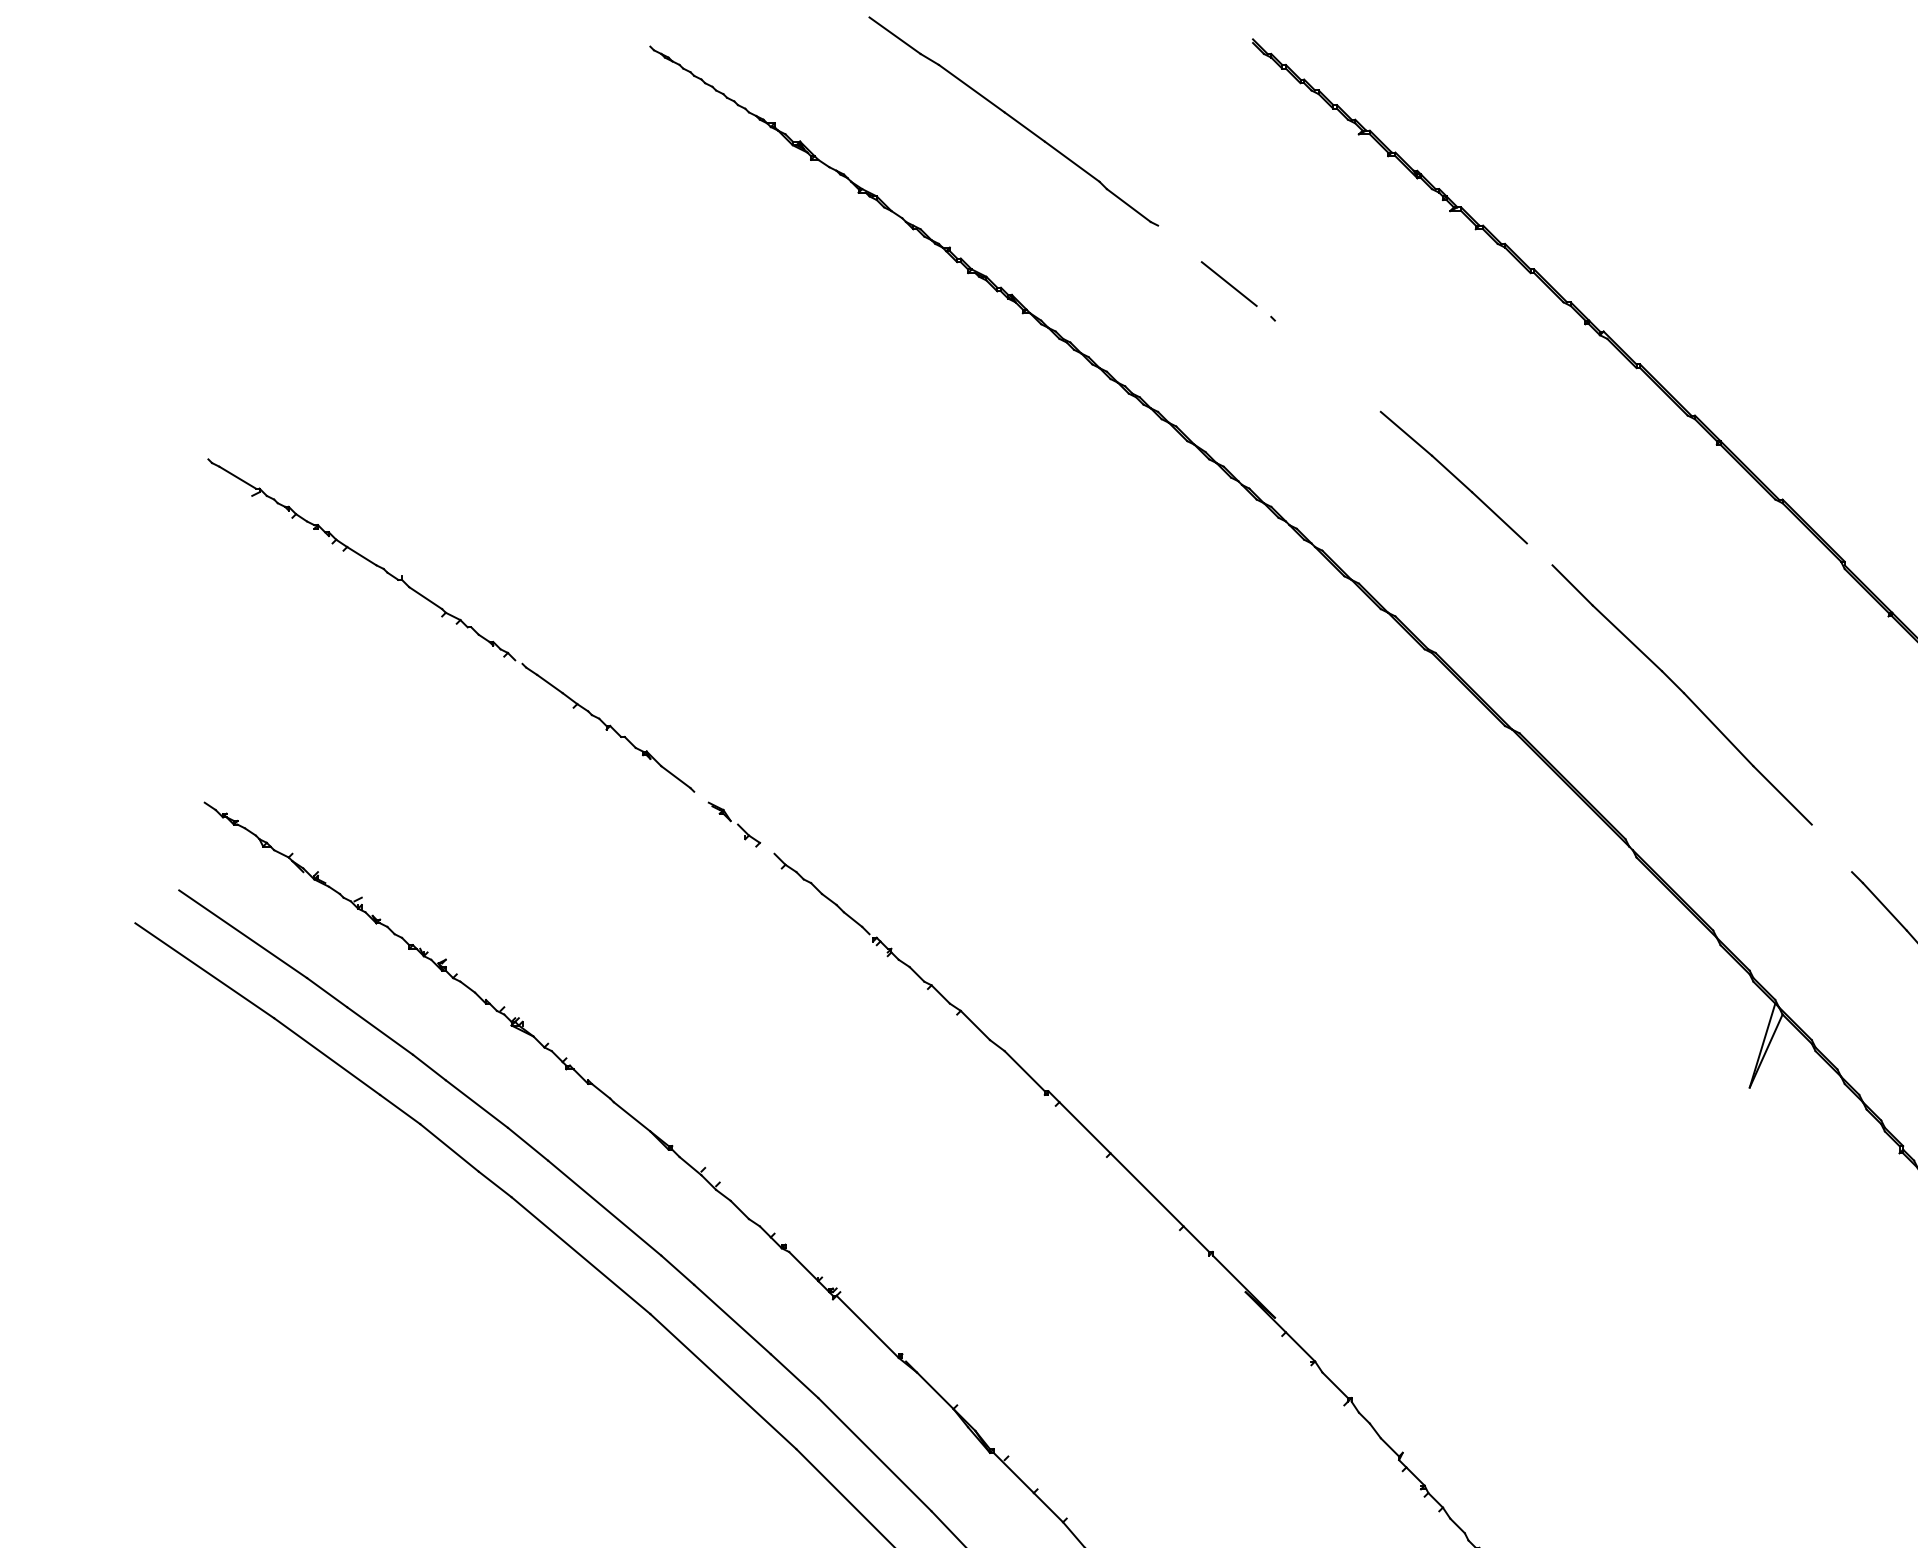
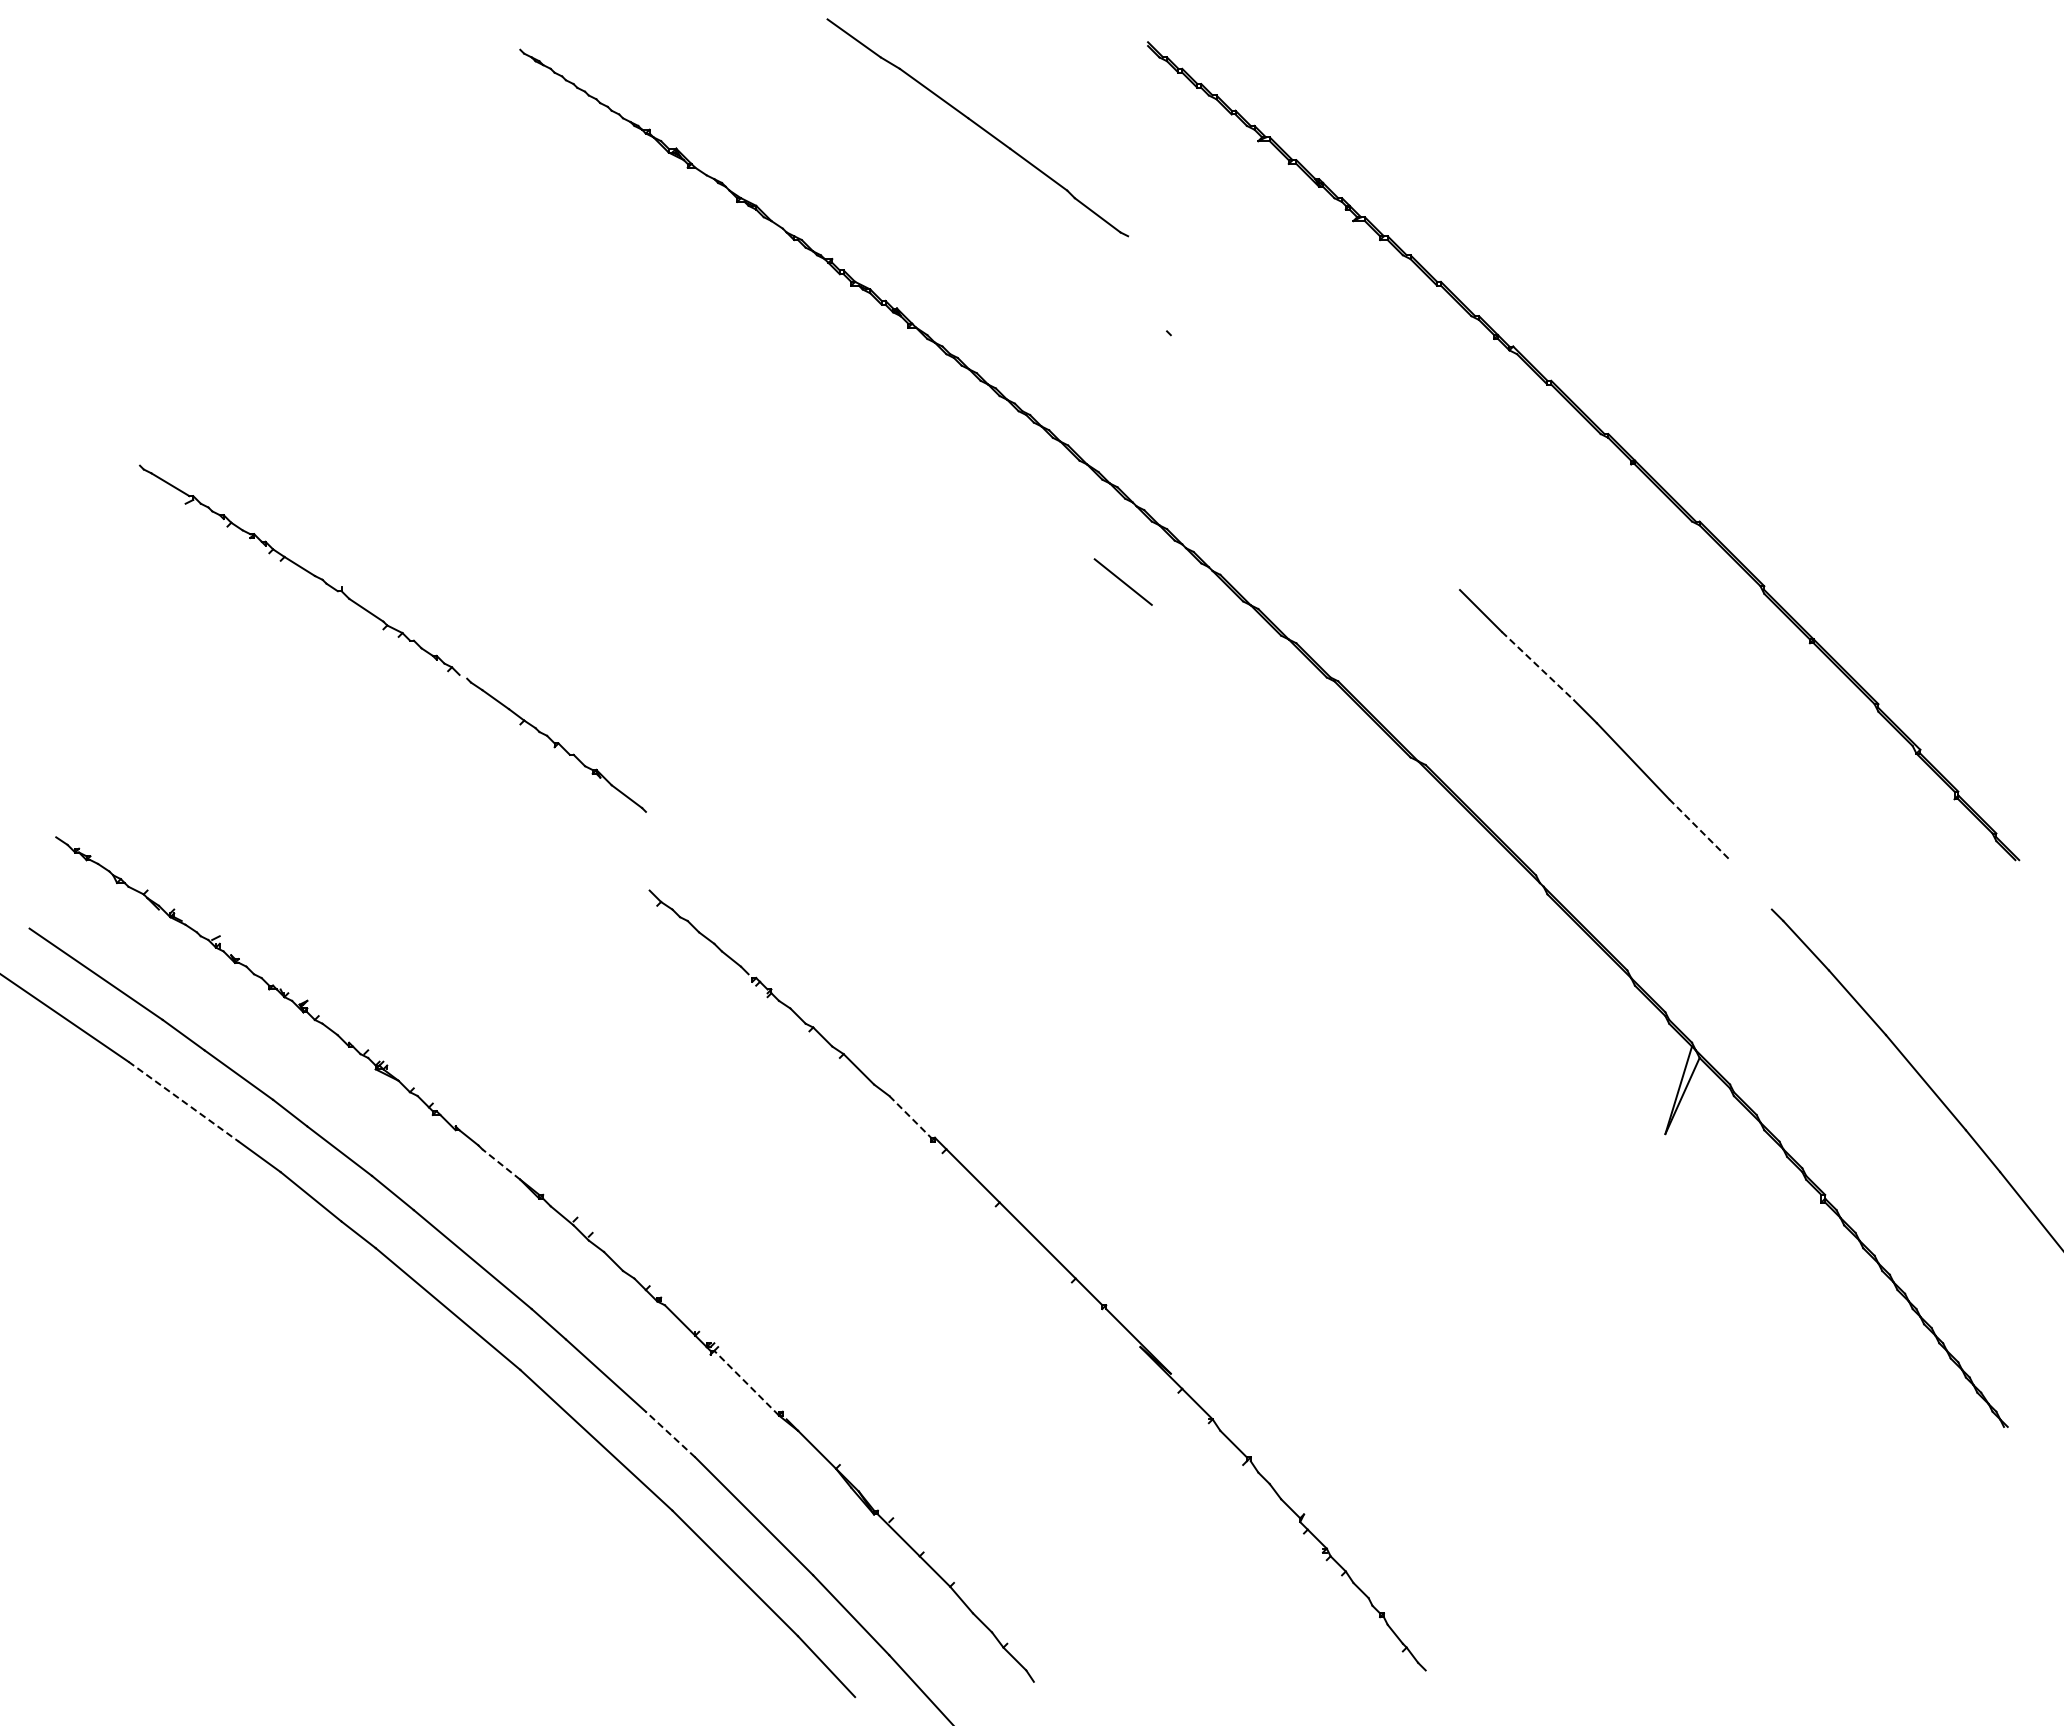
part: (1013, 121) -> (977, 127), moved
line: (1228, 283) -> (1122, 581), moved
part: (1454, 477) -> (1357, 498), removed
part: (450, 625) -> (392, 638), moved
line: (1626, 638) -> (1537, 666), solid -> dashed
line: (1782, 796) -> (1699, 830), solid -> dashed
part: (734, 824) -> (607, 859), removed
line: (327, 1056) -> (184, 1101), solid -> dashed
line: (1024, 1070) -> (910, 1116), solid -> dashed
line: (631, 1116) -> (500, 1164), solid -> dashed
line: (867, 1327) -> (746, 1383), solid -> dashed
line: (794, 1376) -> (670, 1434), solid -> dashed

